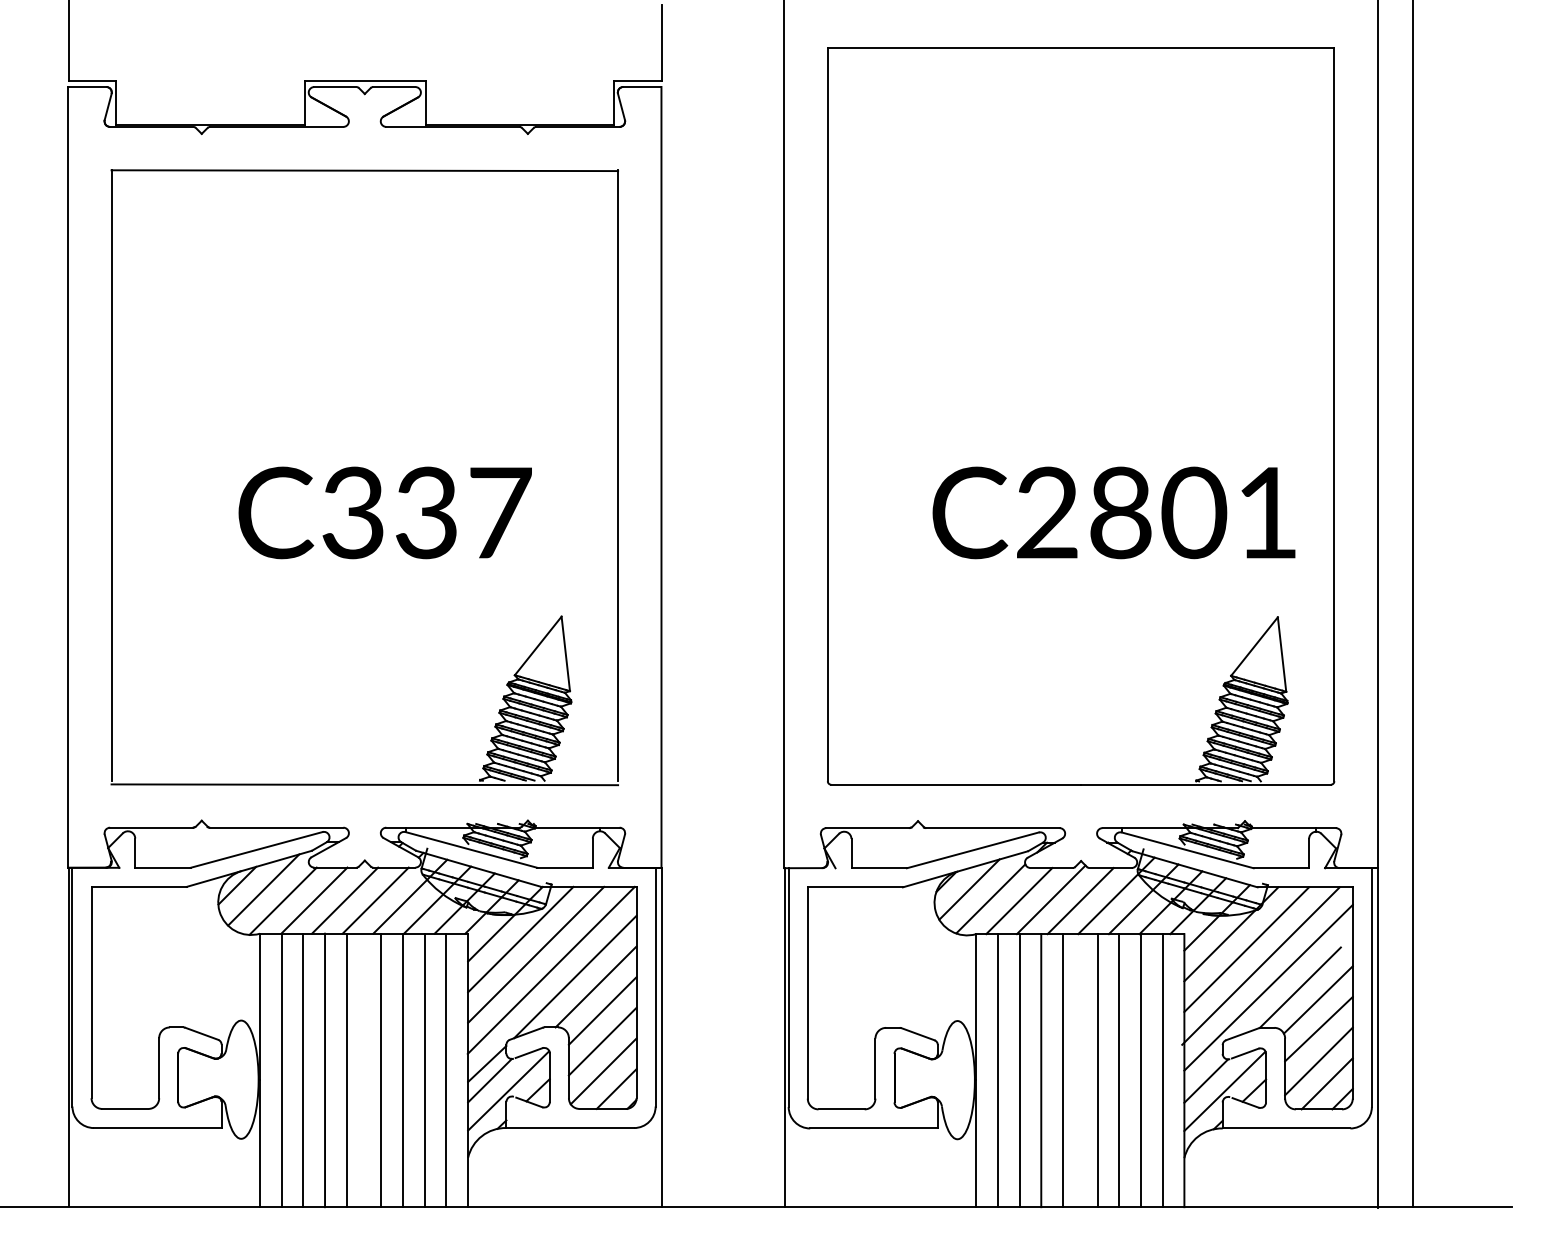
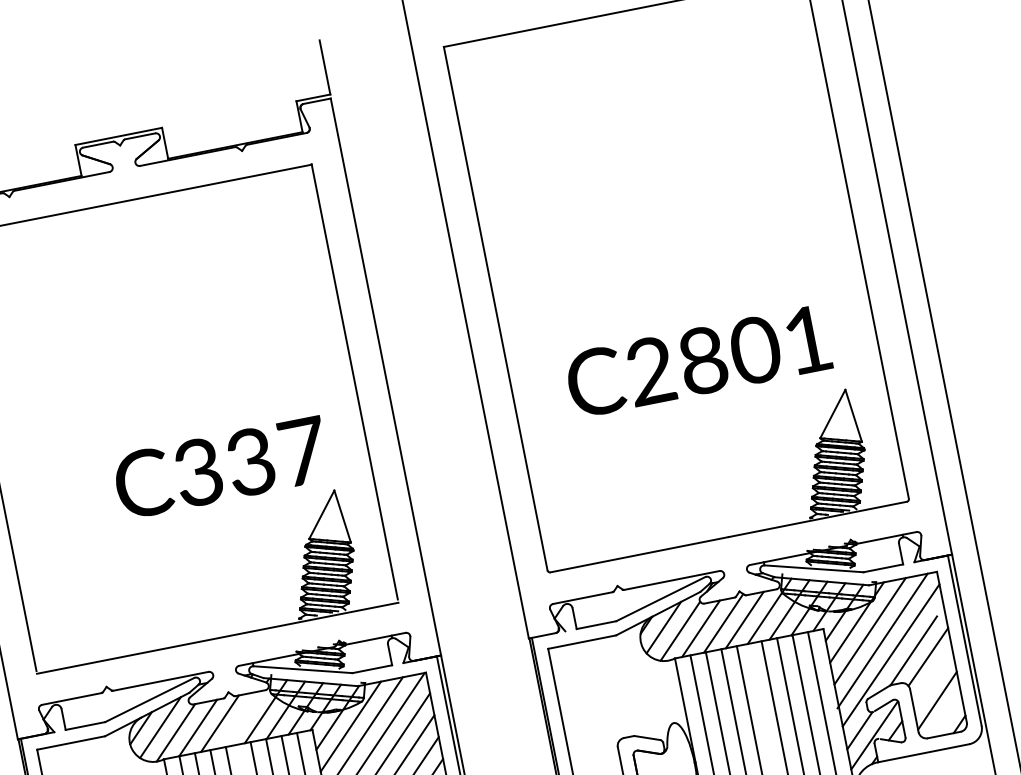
text: (384, 512) -> (220, 467), moved
text: (1113, 512) -> (697, 361), moved
line: (375, 900) -> (241, 719), removed
line: (1318, 1028) -> (932, 677), removed
line: (1326, 1083) -> (945, 715), removed

